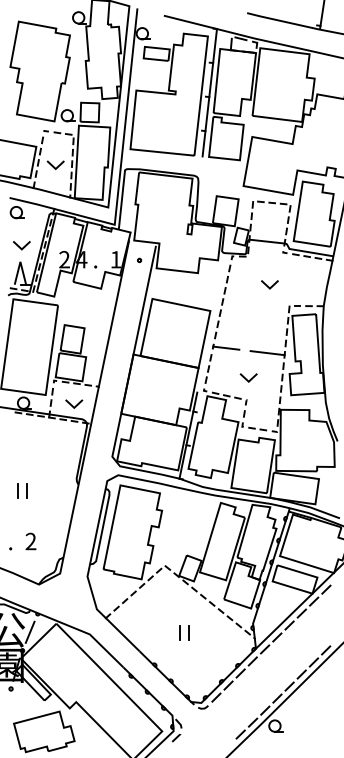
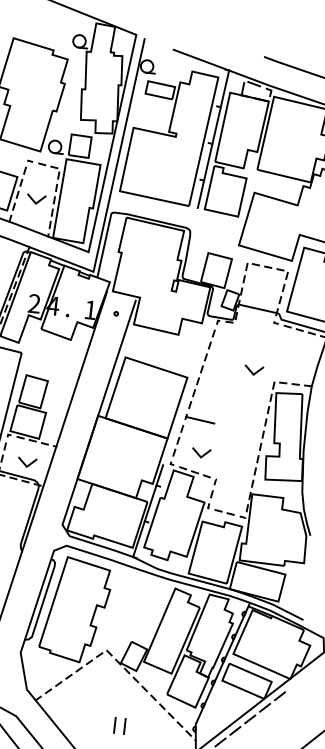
line: (268, 285) -> (252, 371), moved
line: (267, 353) -> (244, 431), removed
line: (246, 378) -> (198, 453), moved

